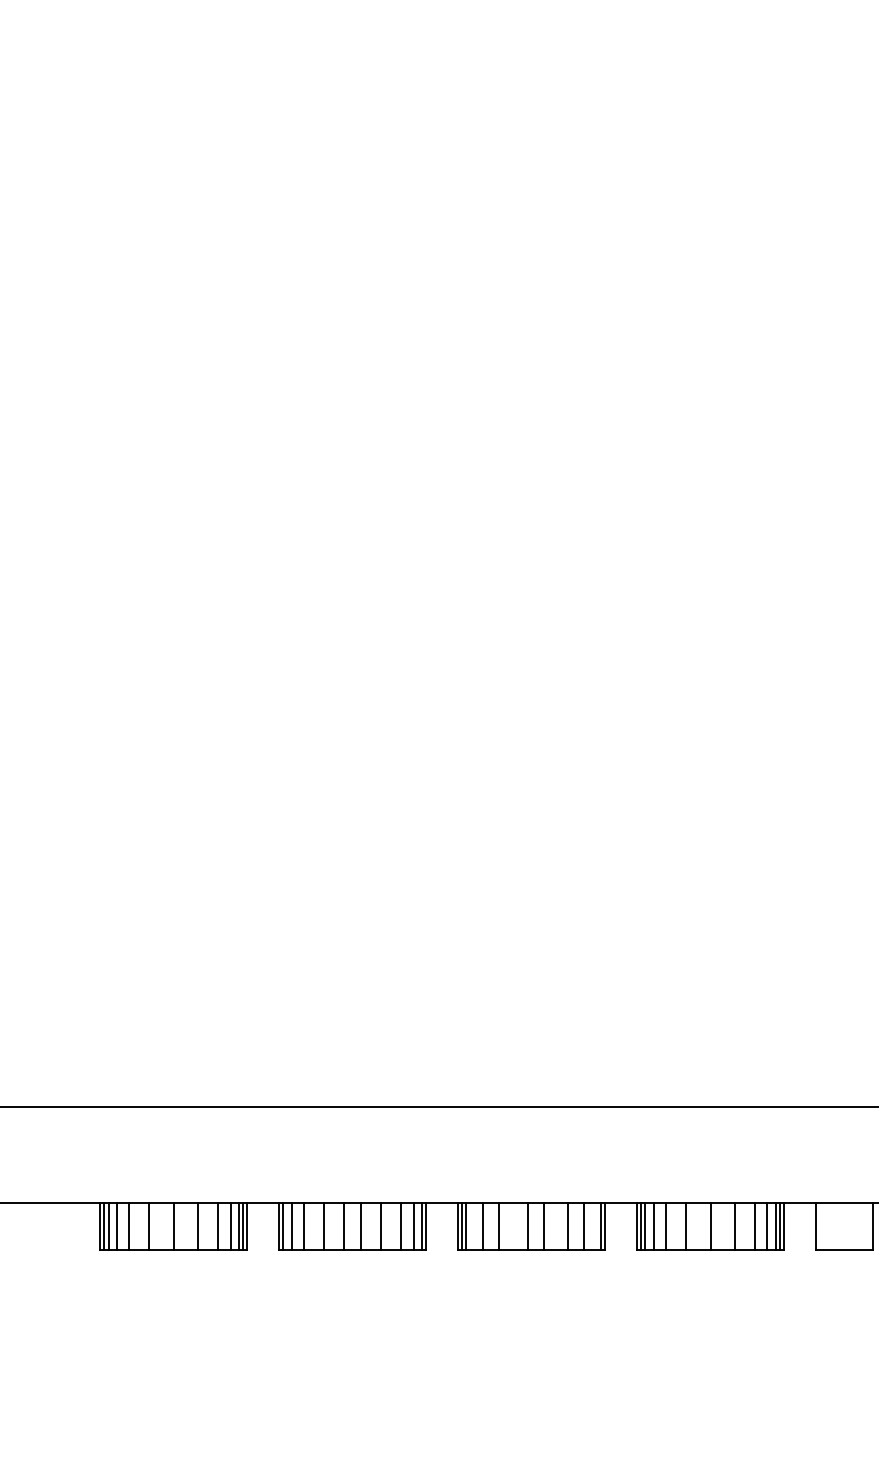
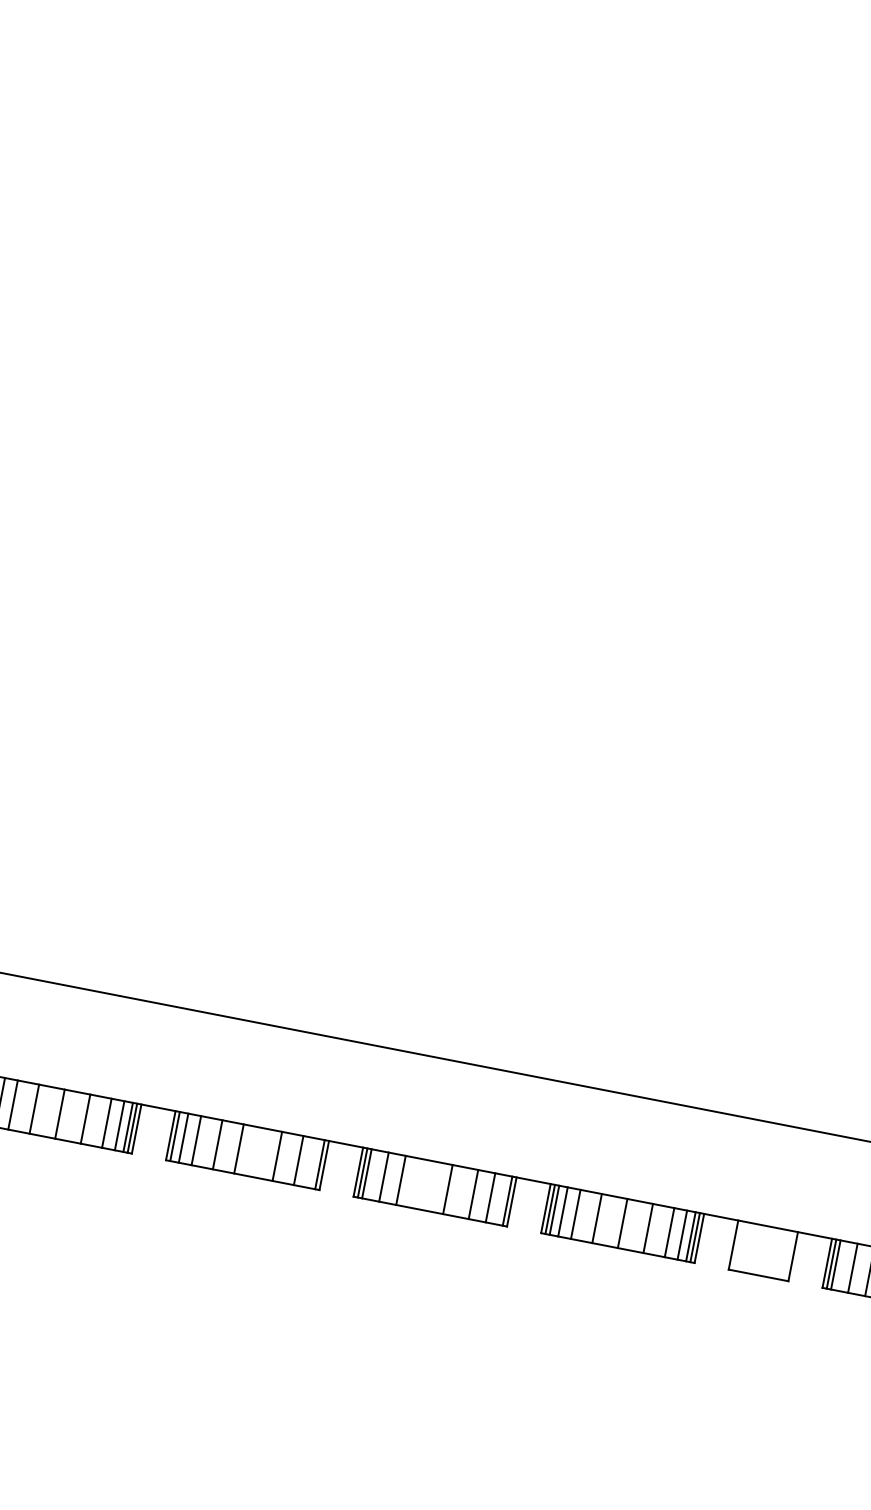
line: (360, 1226) -> (255, 1152), removed
line: (413, 1226) -> (311, 1163), removed
line: (527, 1226) -> (430, 1186), removed

